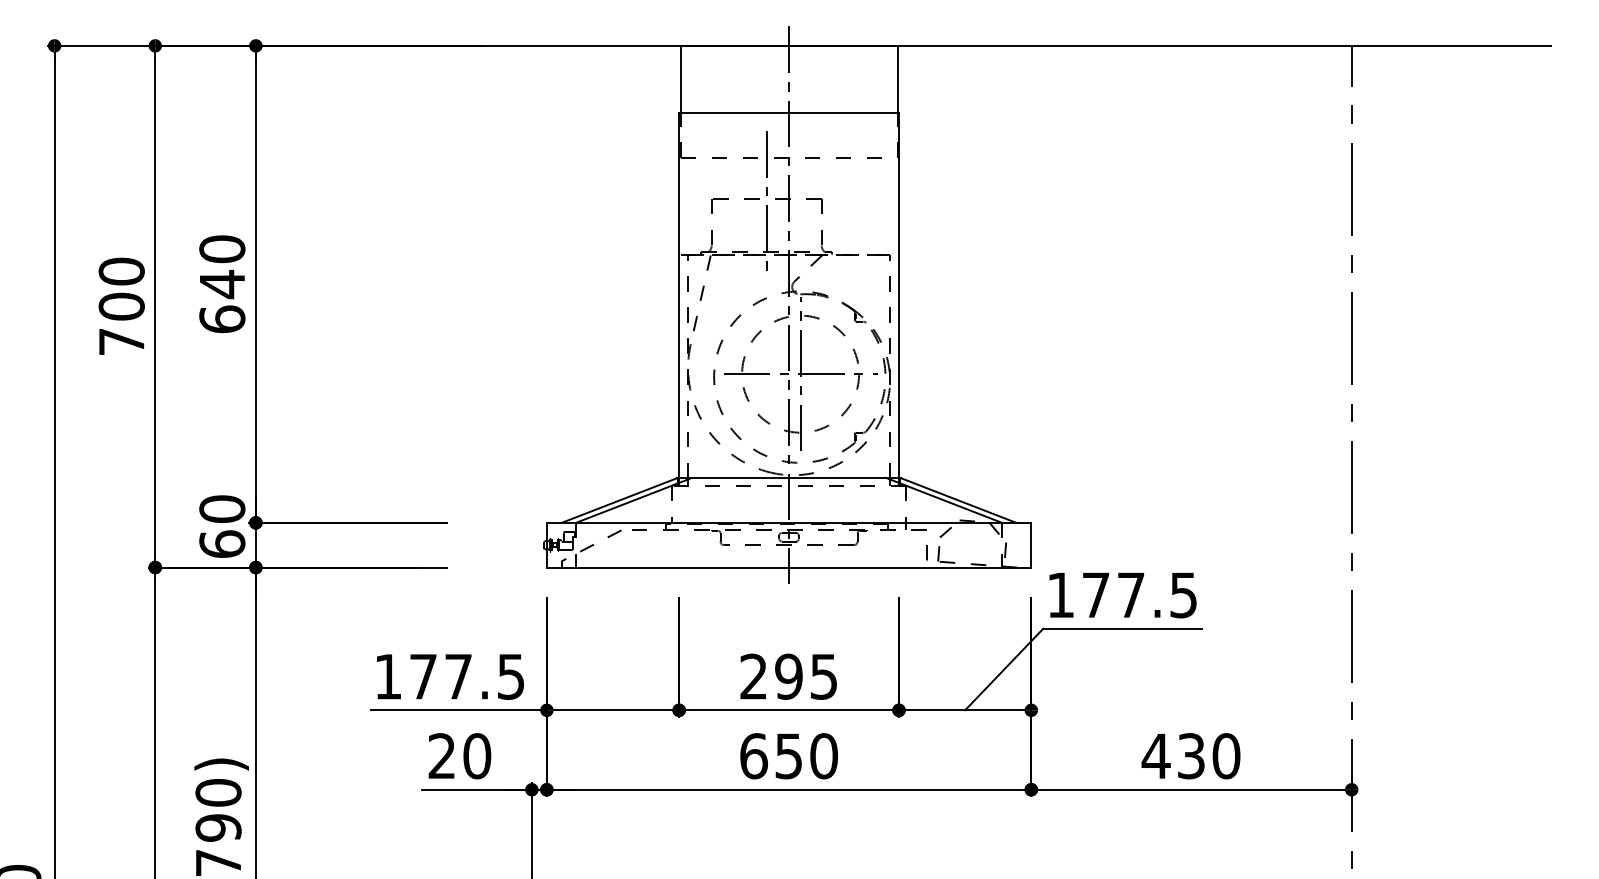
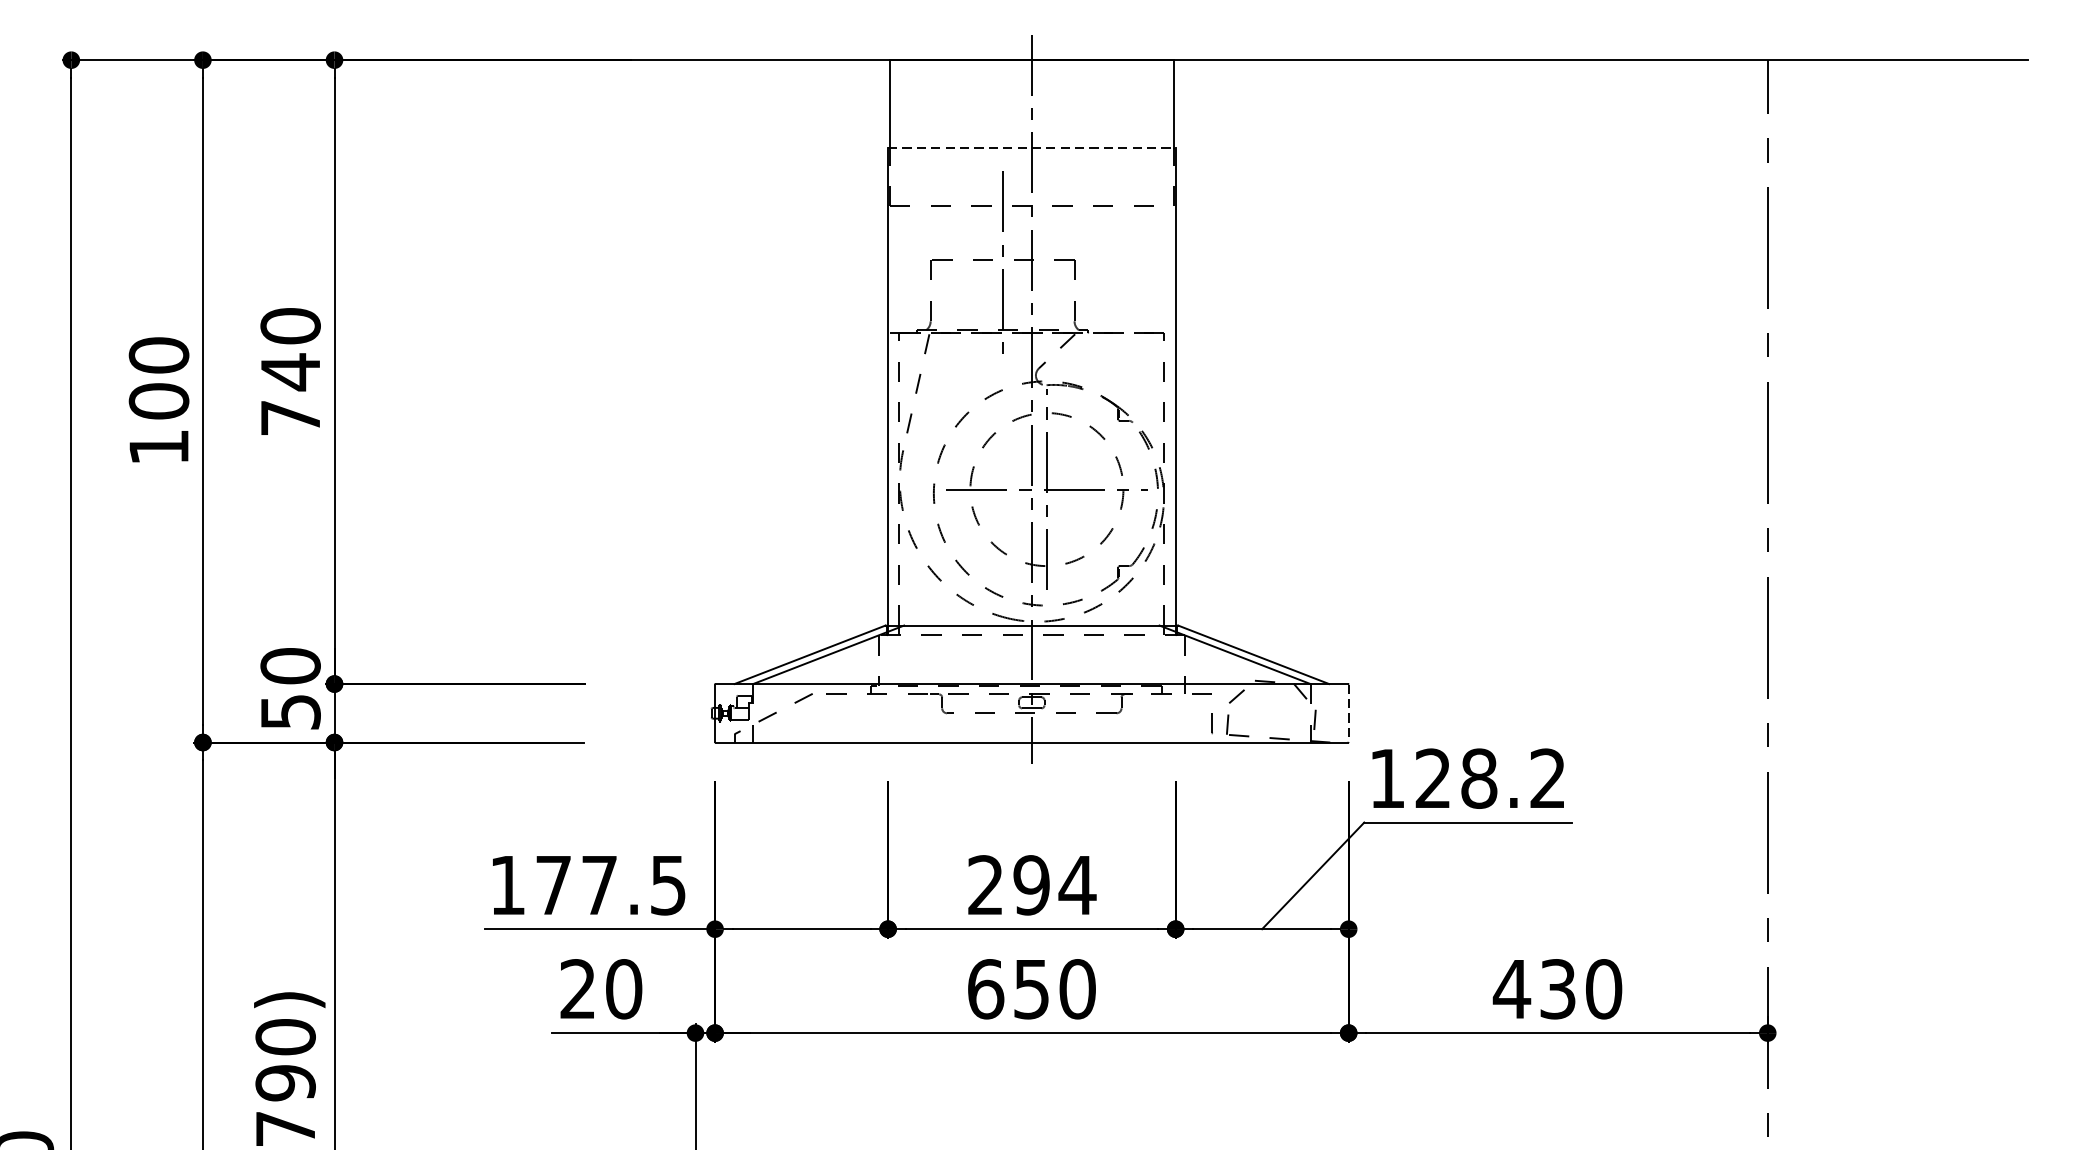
line: (789, 112) -> (1032, 147), solid -> dashed
text: (222, 319) -> (290, 418), 640 -> 740
text: (121, 341) -> (158, 446), 700 -> 100
text: (222, 543) -> (290, 711), 60 -> 50
line: (1031, 545) -> (1348, 713), solid -> dashed
text: (1139, 595) -> (1490, 779), 177.5 -> 128.2
text: (823, 676) -> (1076, 884), 295 -> 294

